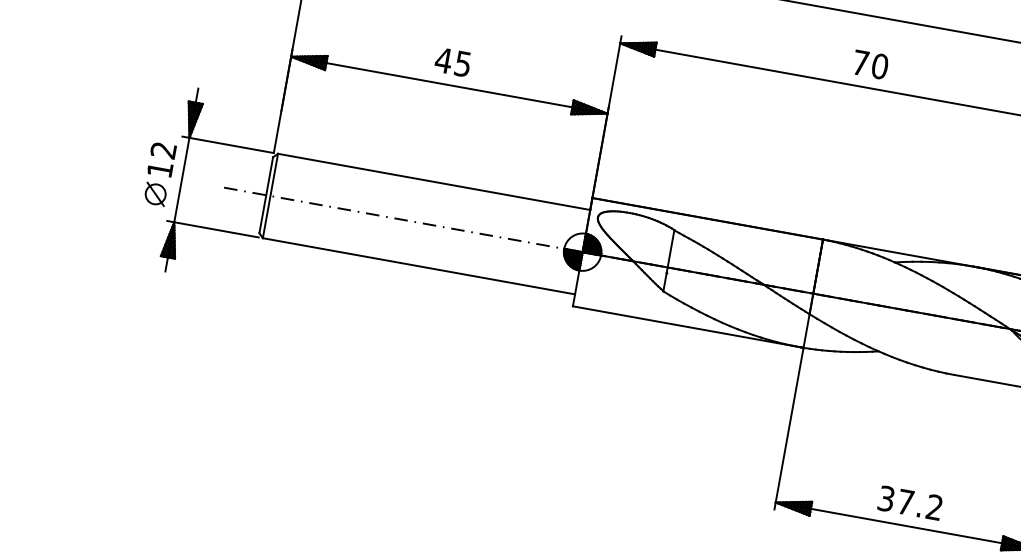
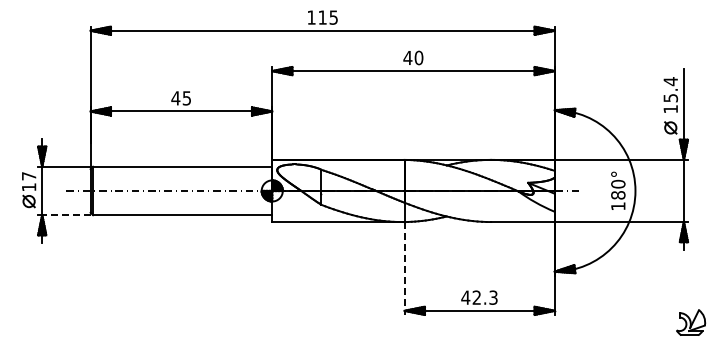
text: (860, 62) -> (407, 57), 70 -> 40
text: (162, 150) -> (28, 176), 12 -> 17
line: (214, 230) -> (65, 215), solid -> dashed
line: (788, 428) -> (404, 268), solid -> dashed
text: (910, 502) -> (479, 297), 37.2 -> 42.3

